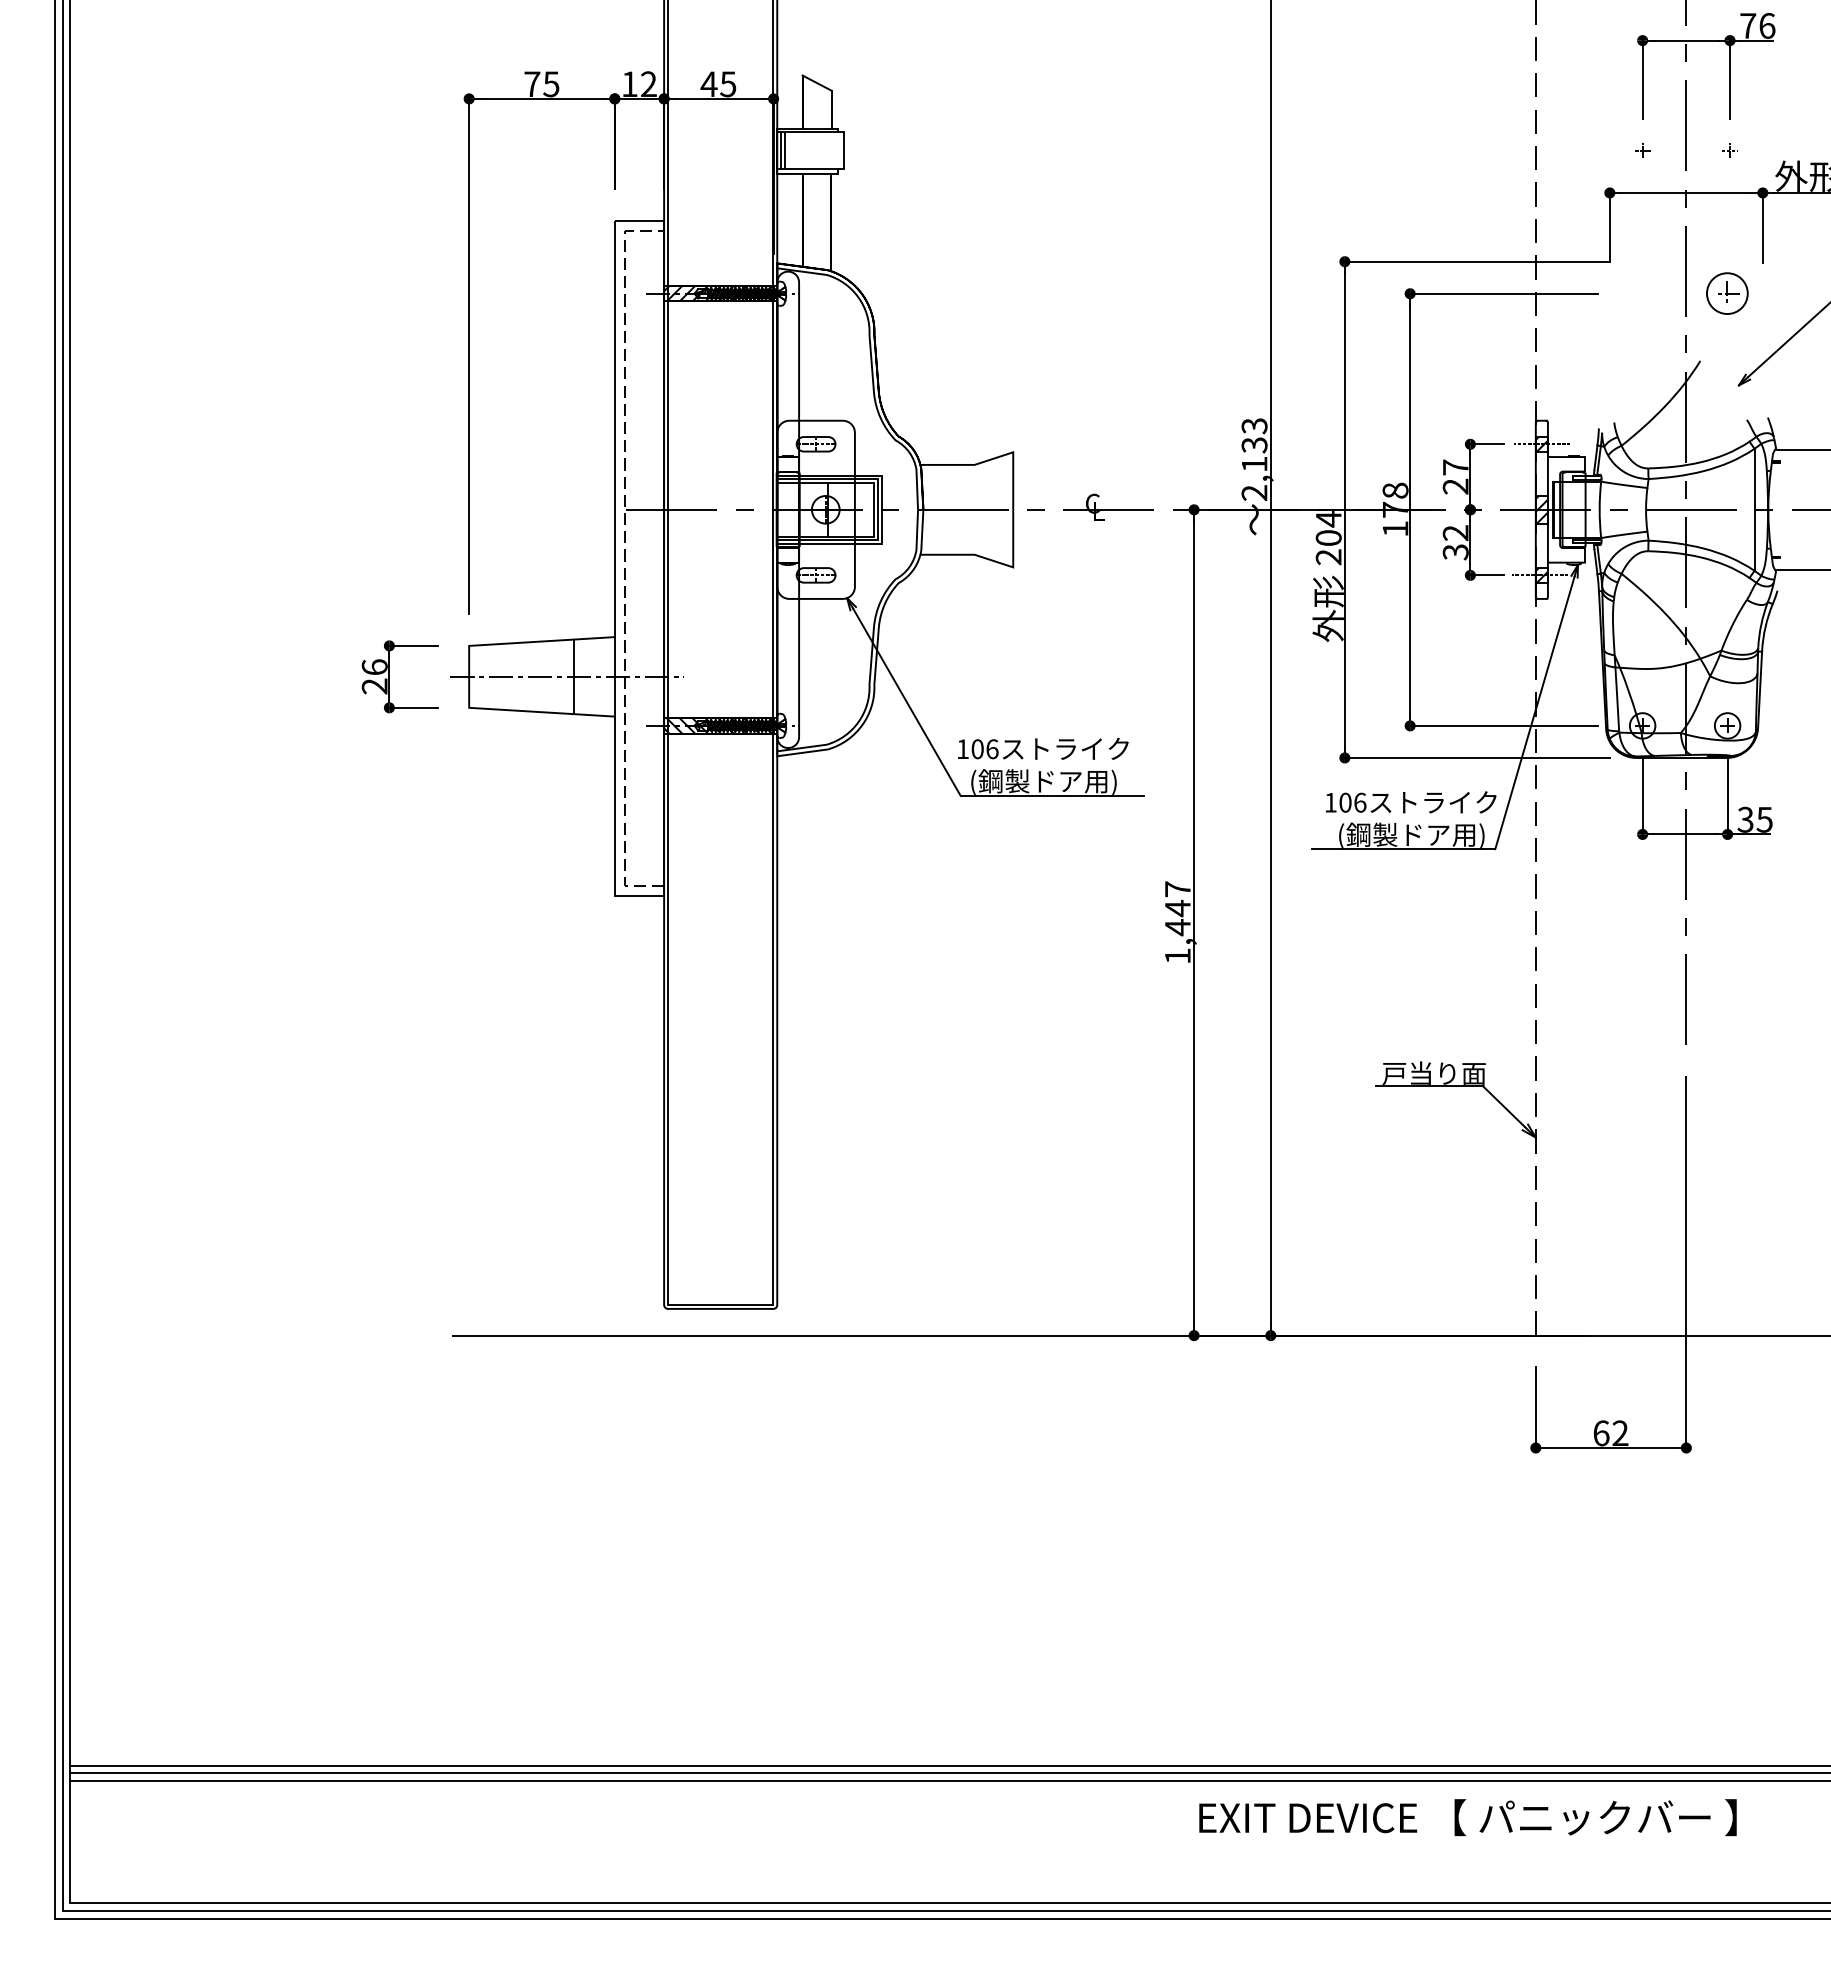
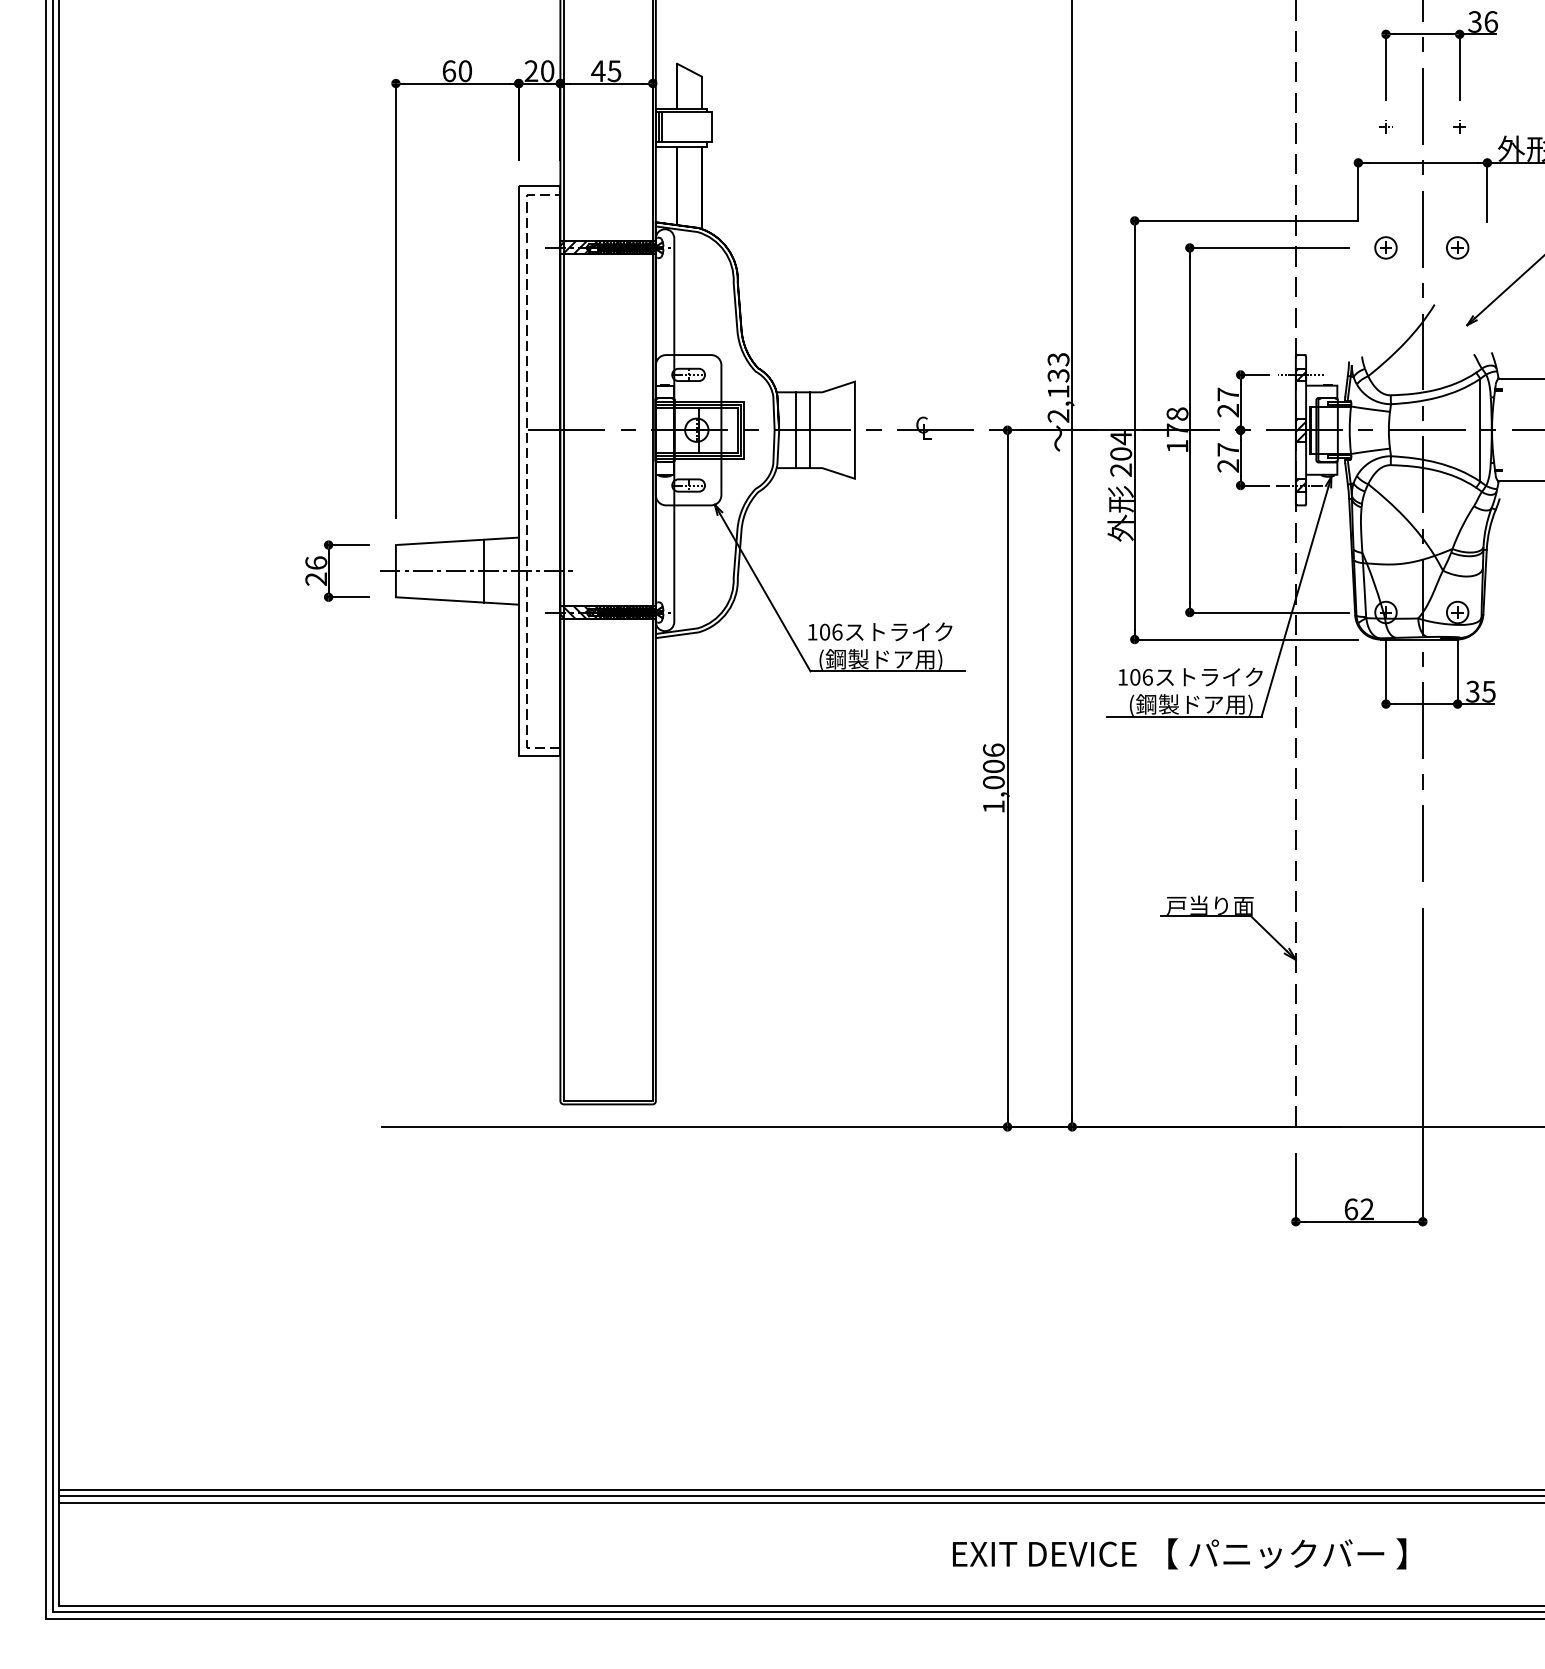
text: (1748, 25) -> (1475, 21), 76 -> 36
text: (541, 84) -> (456, 71), 75 -> 60
text: (638, 84) -> (538, 71), 12 -> 20
part: (1642, 293) -> (1385, 247), added
part: (1727, 293) -> (1457, 247), size x0.62
line: (943, 509) -> (796, 429), added
line: (960, 509) -> (810, 429), added
text: (1455, 542) -> (1228, 457), 32 -> 27
text: (1177, 908) -> (993, 766), 1,447 -> 1,006
text: (1467, 1817) -> (1179, 1553), moved

